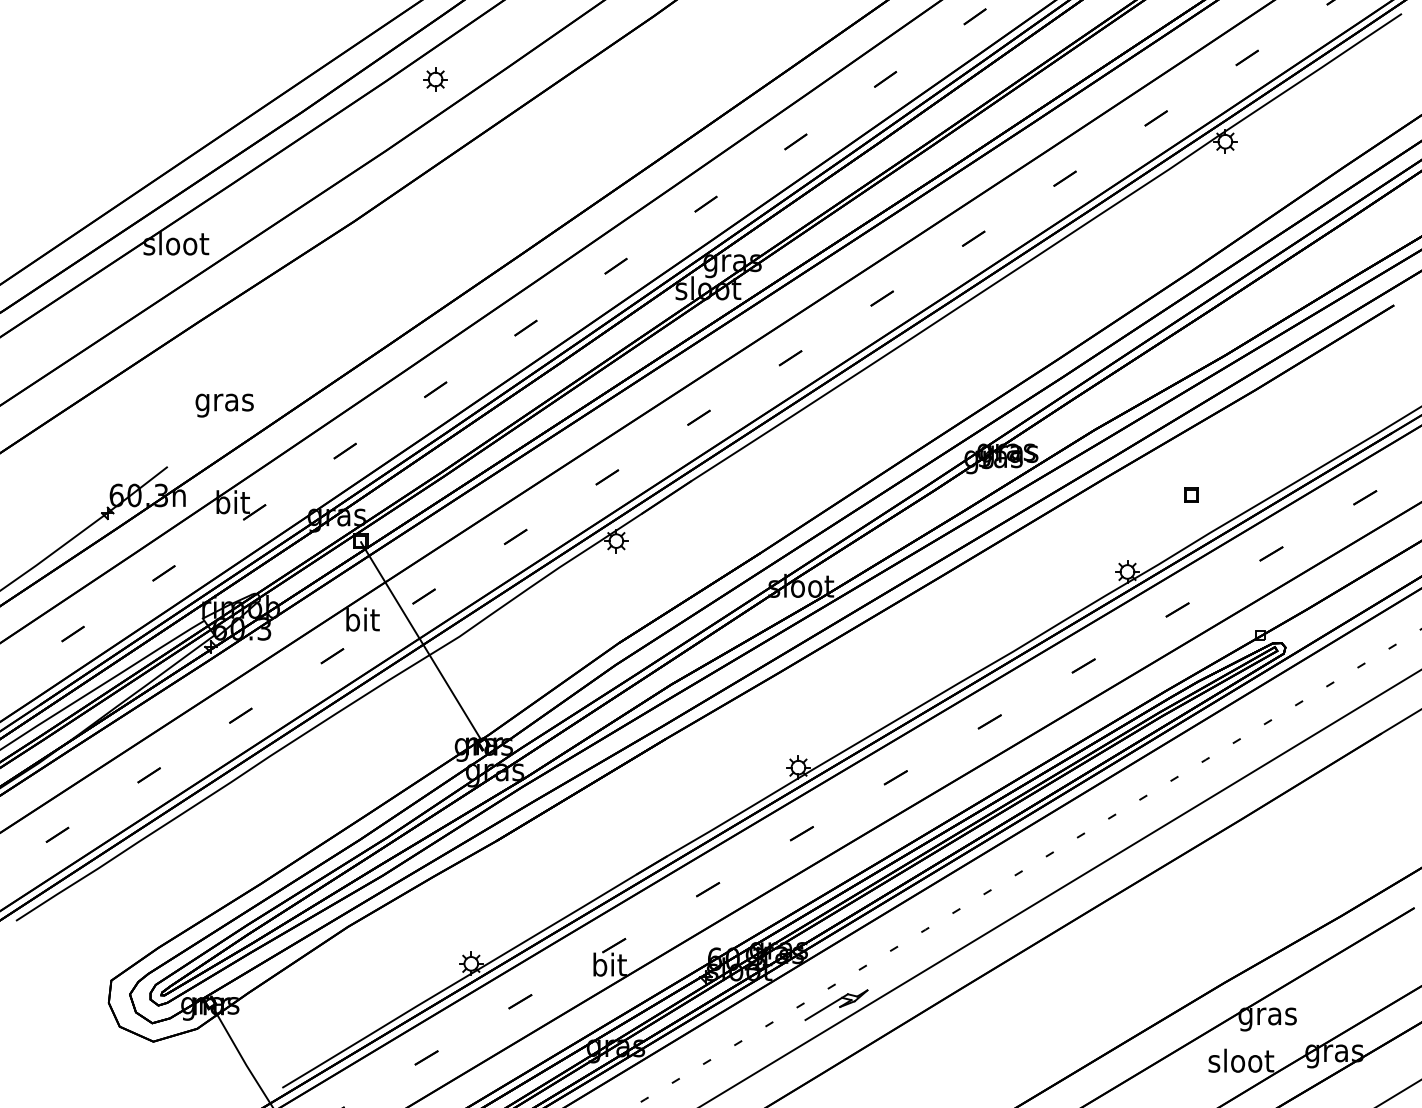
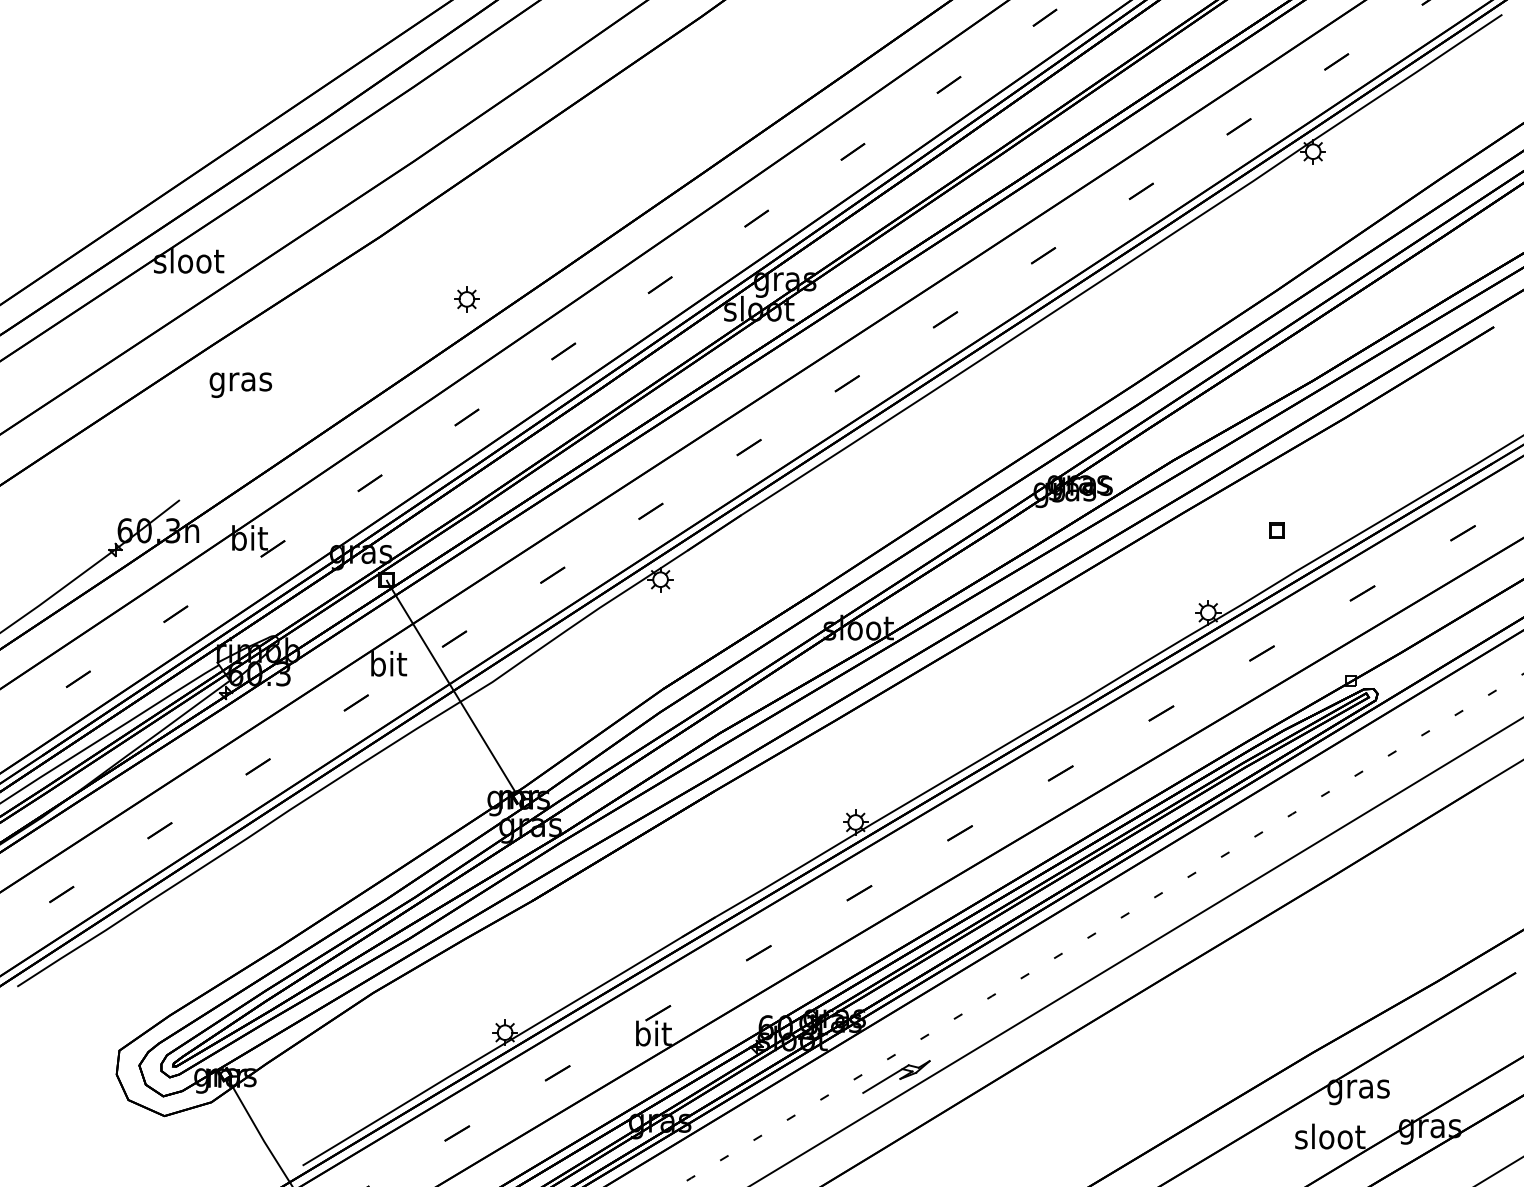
part: (435, 79) -> (466, 299), moved
text: (224, 405) -> (240, 385), moved

